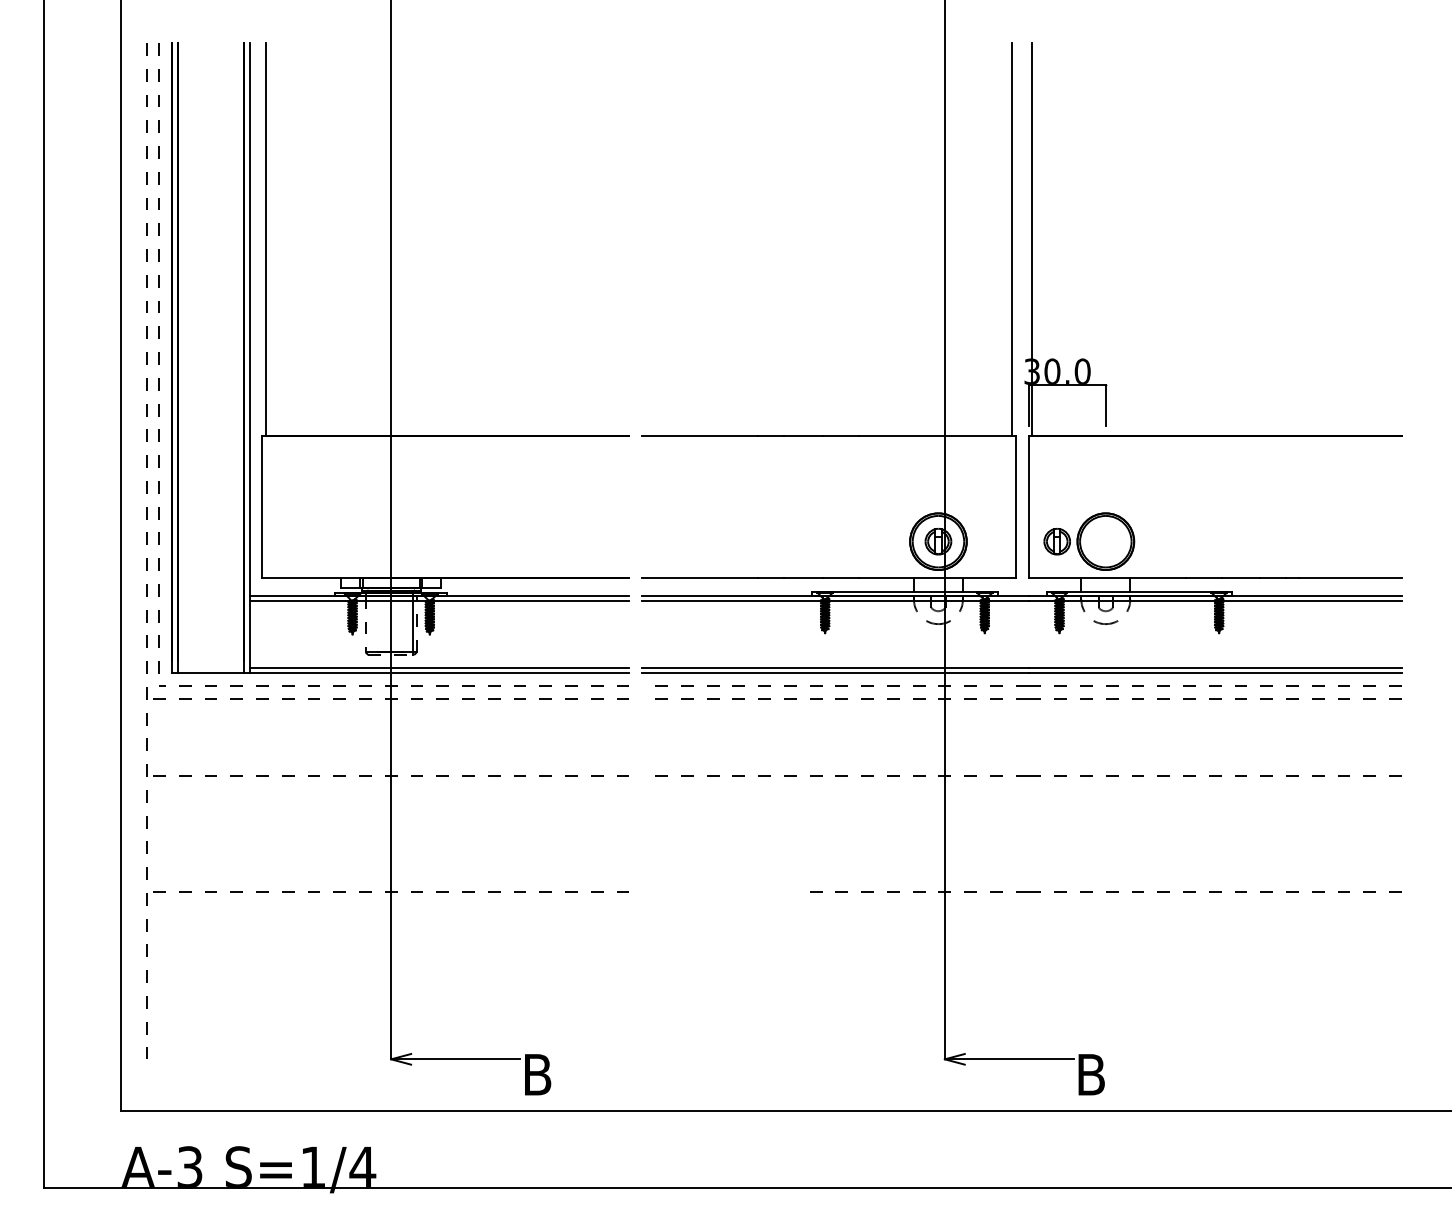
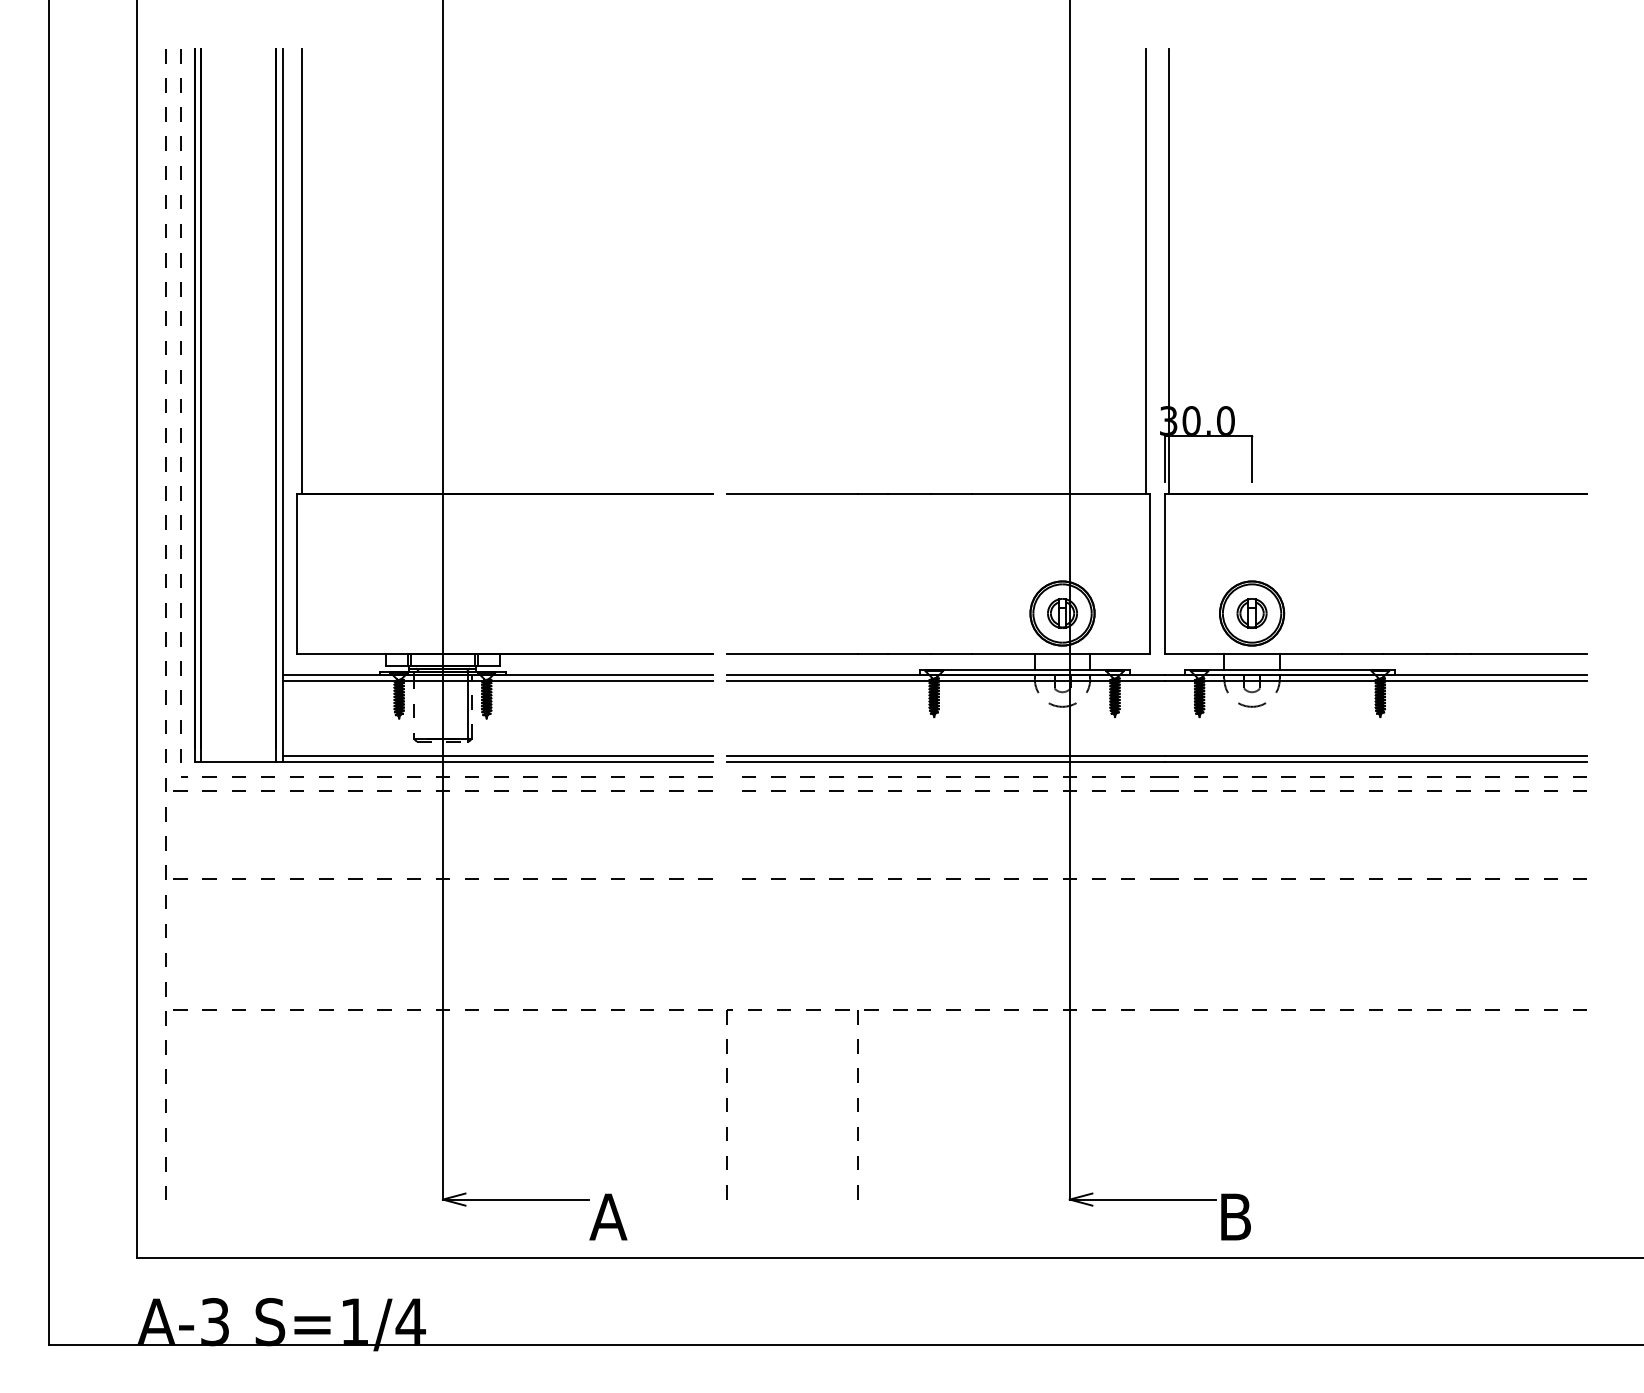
part: (1056, 541) -> (1251, 613), moved
part: (757, 975) -> (857, 1104), added
text: (537, 1074) -> (608, 1216), B -> A

